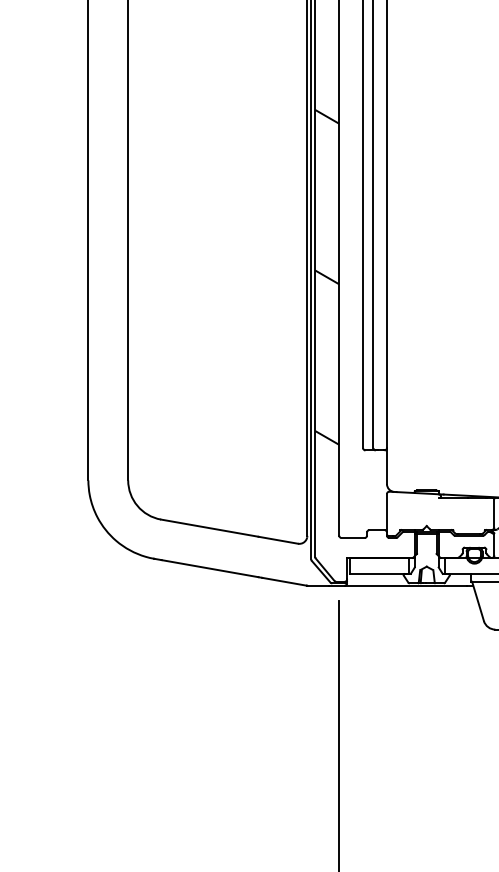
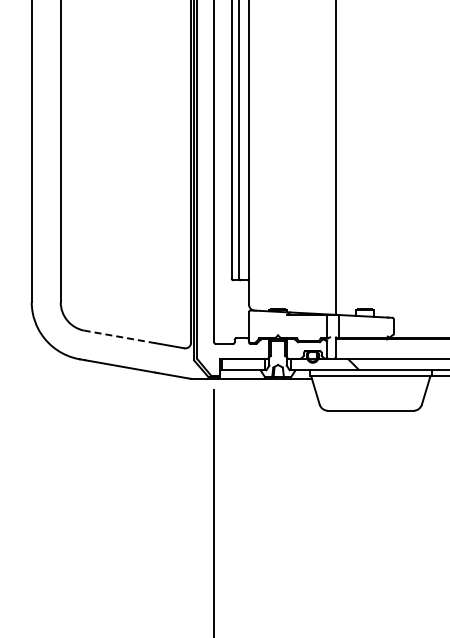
hatch: (327, 277) -> (205, 154), removed
line: (208, 527) -> (119, 336), solid -> dashed

